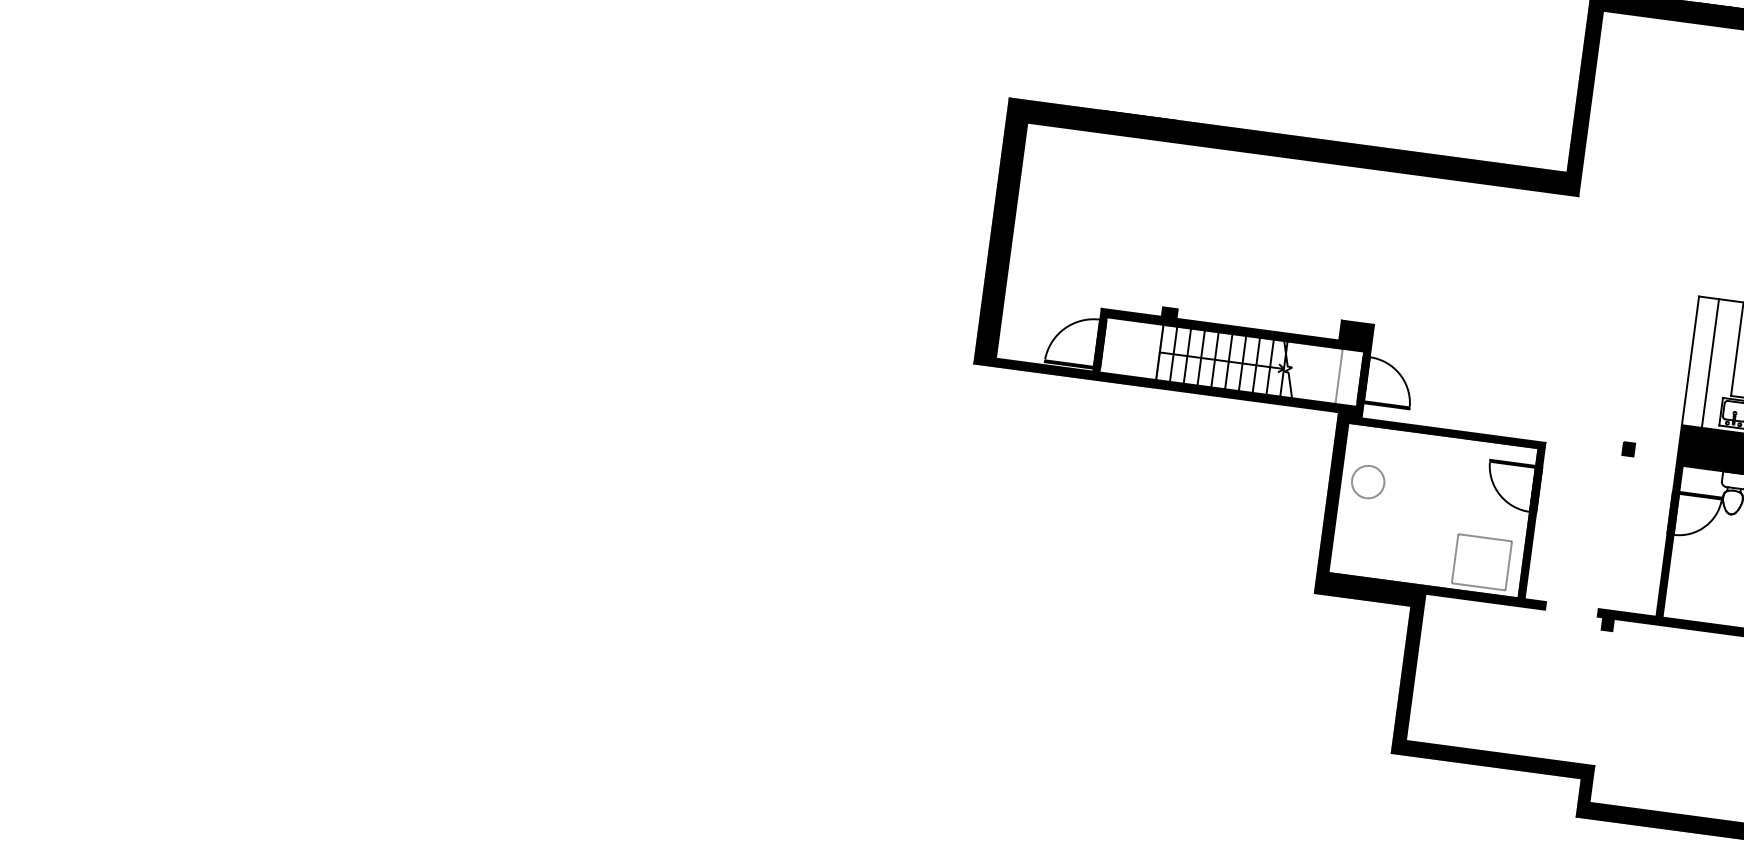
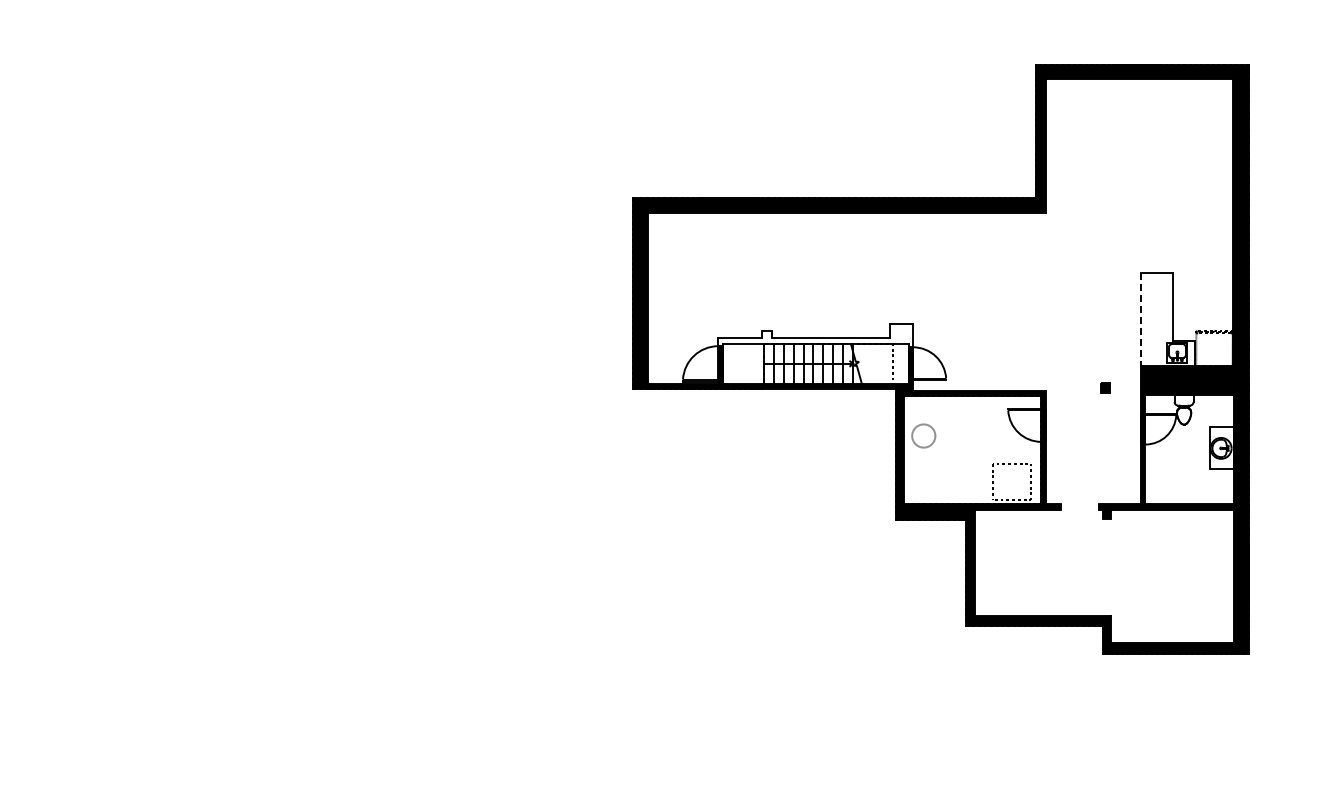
fill: (1236, 322) -> (815, 335), removed
line: (1689, 362) -> (1140, 320), solid -> dashed
line: (1710, 363) -> (1155, 319), removed

